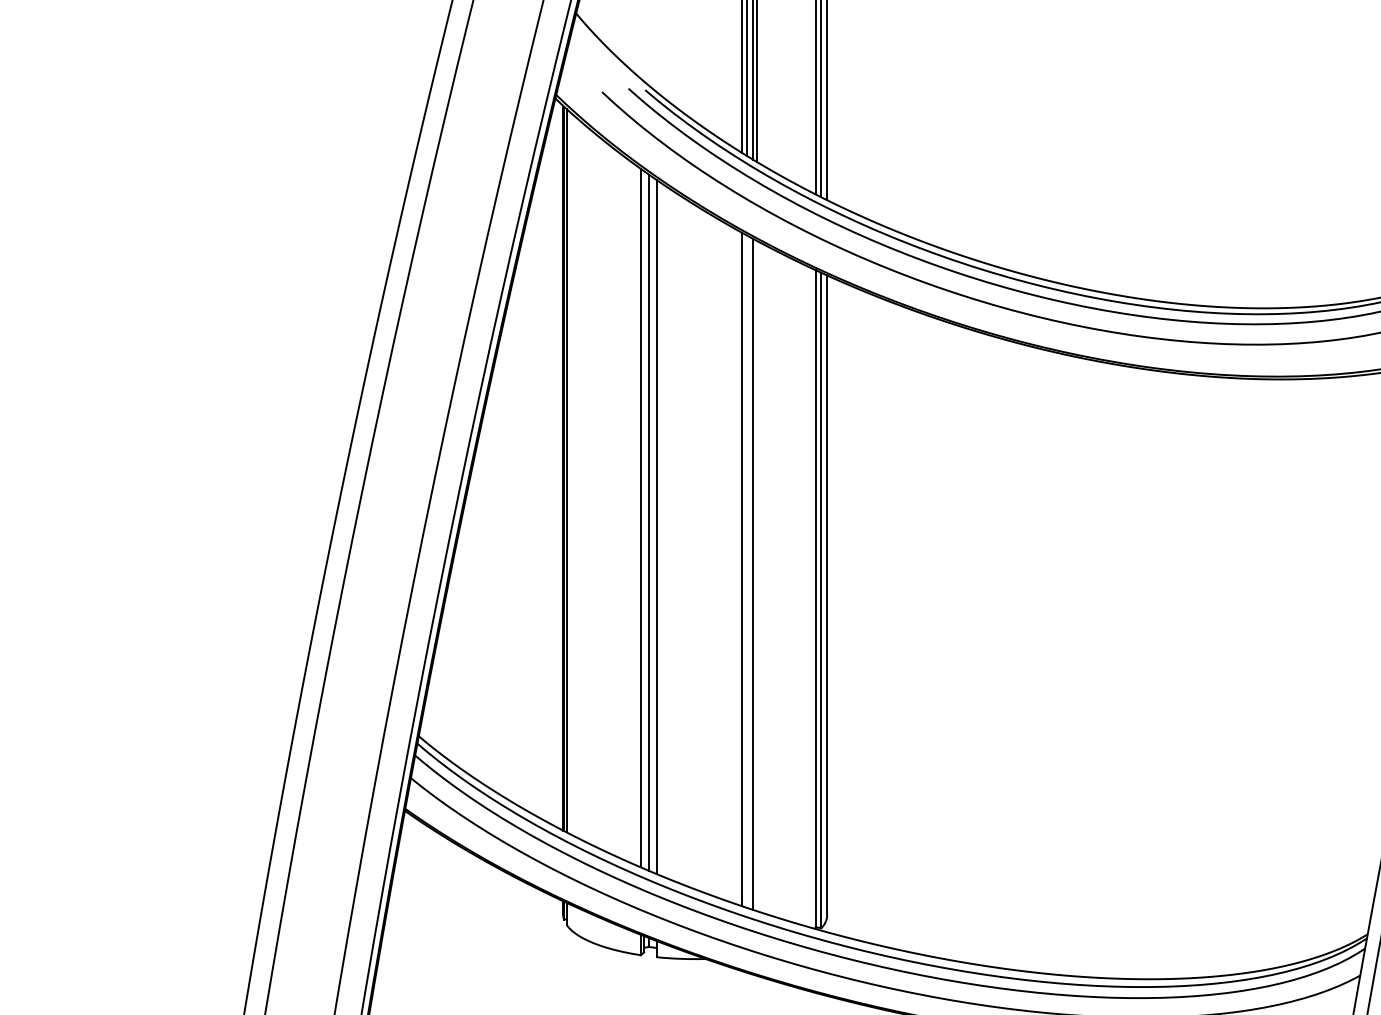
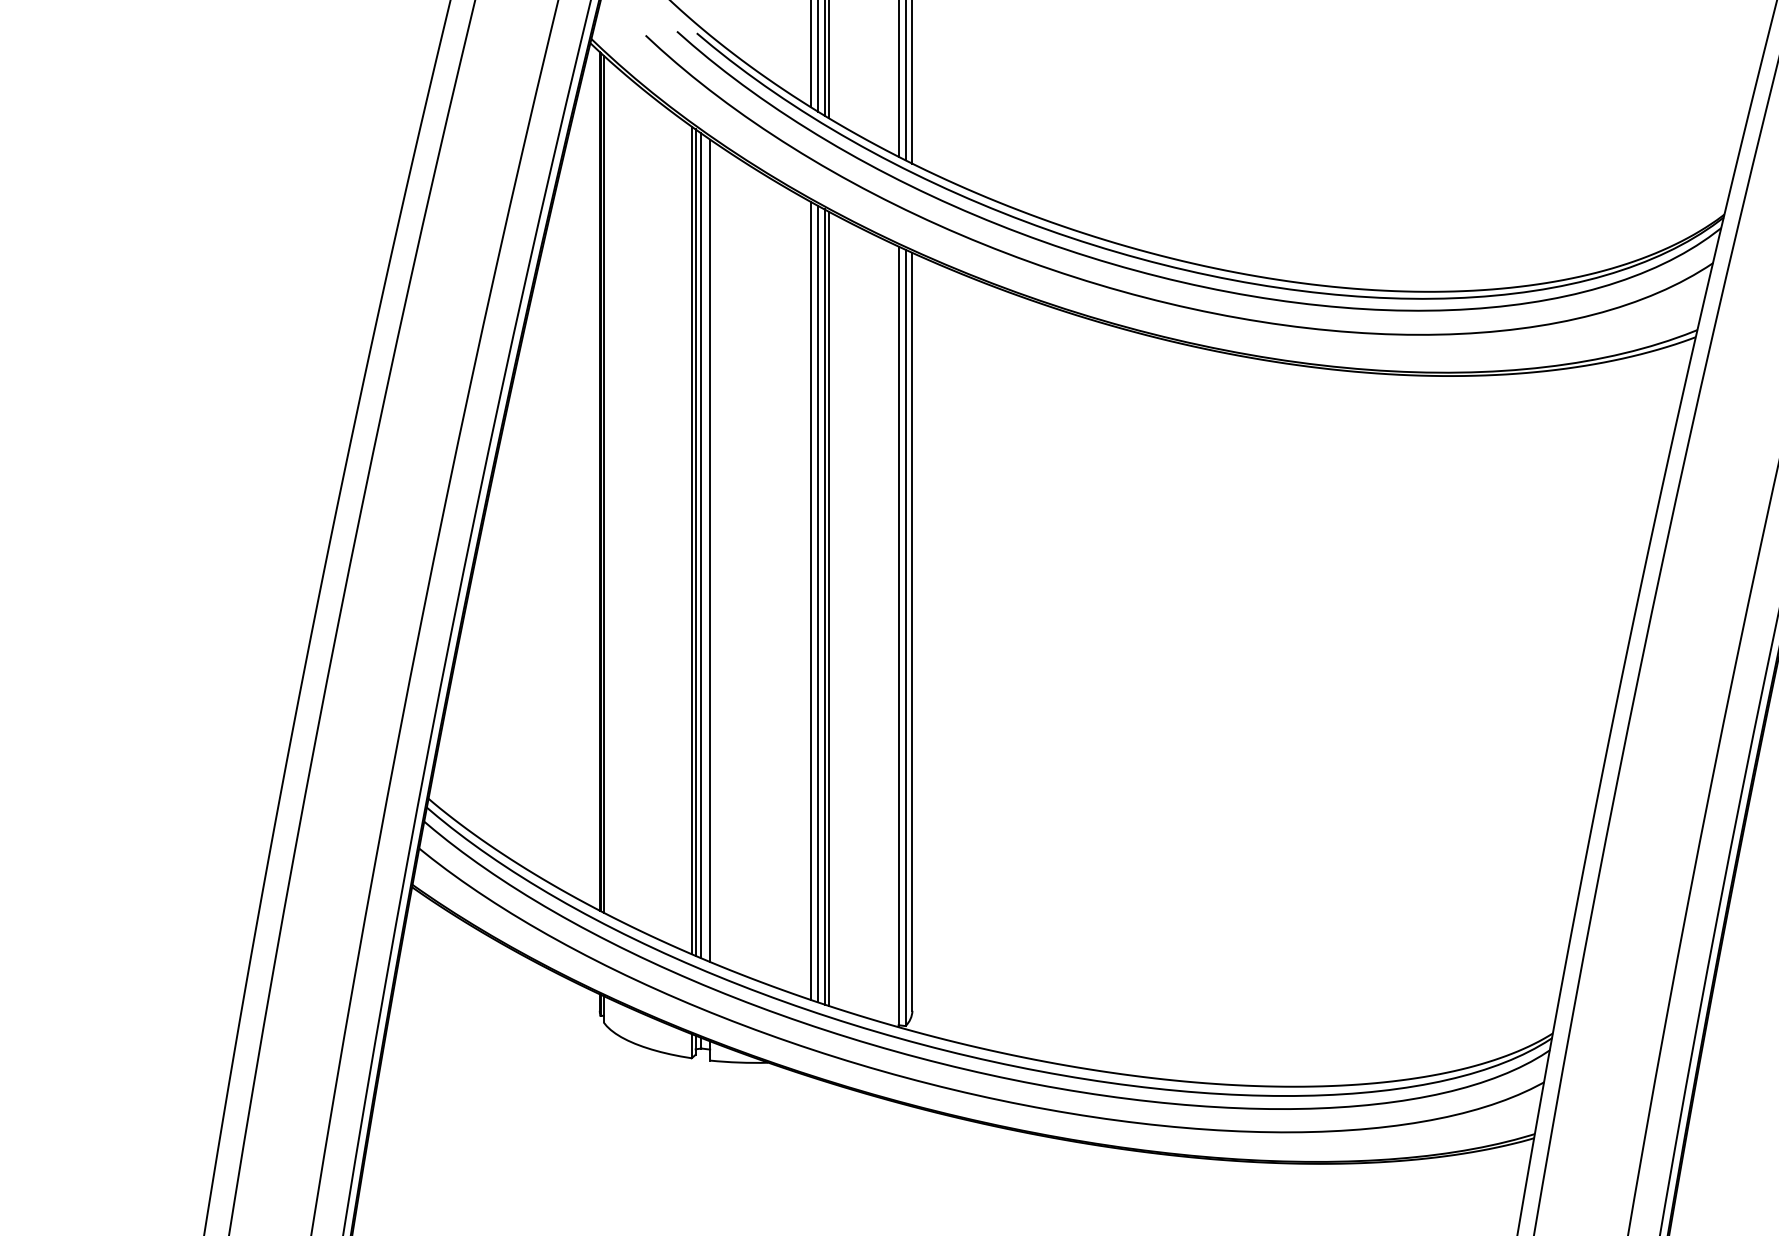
line: (644, 519) -> (695, 542), added
line: (747, 571) -> (817, 603), added
line: (757, 575) -> (829, 608), added

